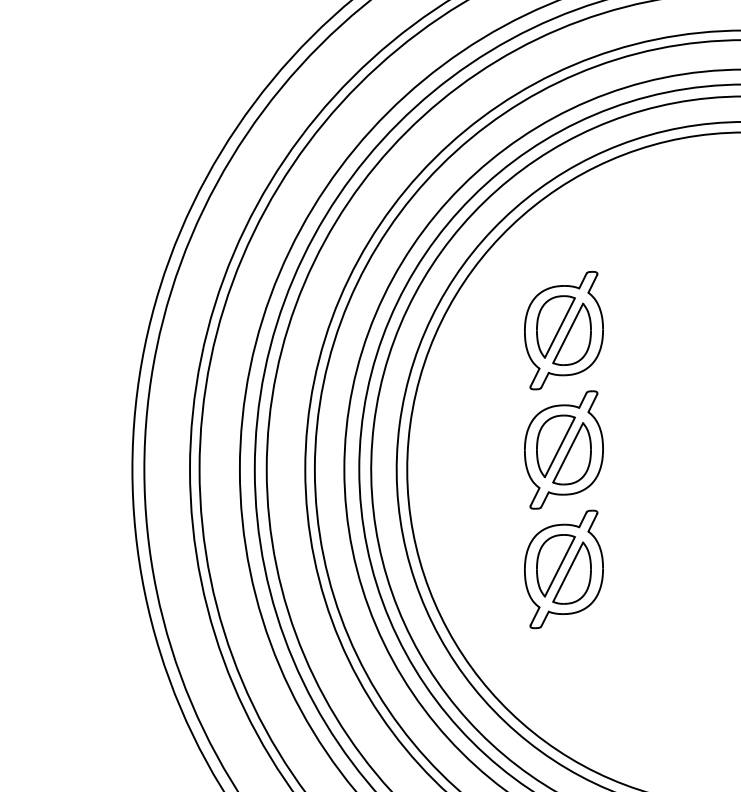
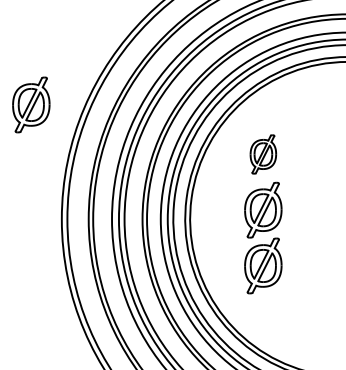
part: (67, 223) -> (31, 104), added
part: (564, 330) -> (263, 154), size x0.7

